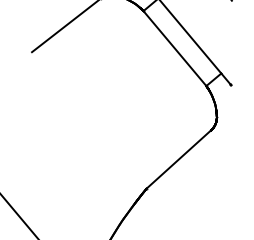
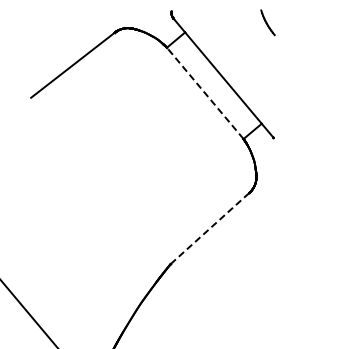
line: (175, 48) -> (205, 93), solid -> dashed
line: (179, 159) -> (210, 228), solid -> dashed

